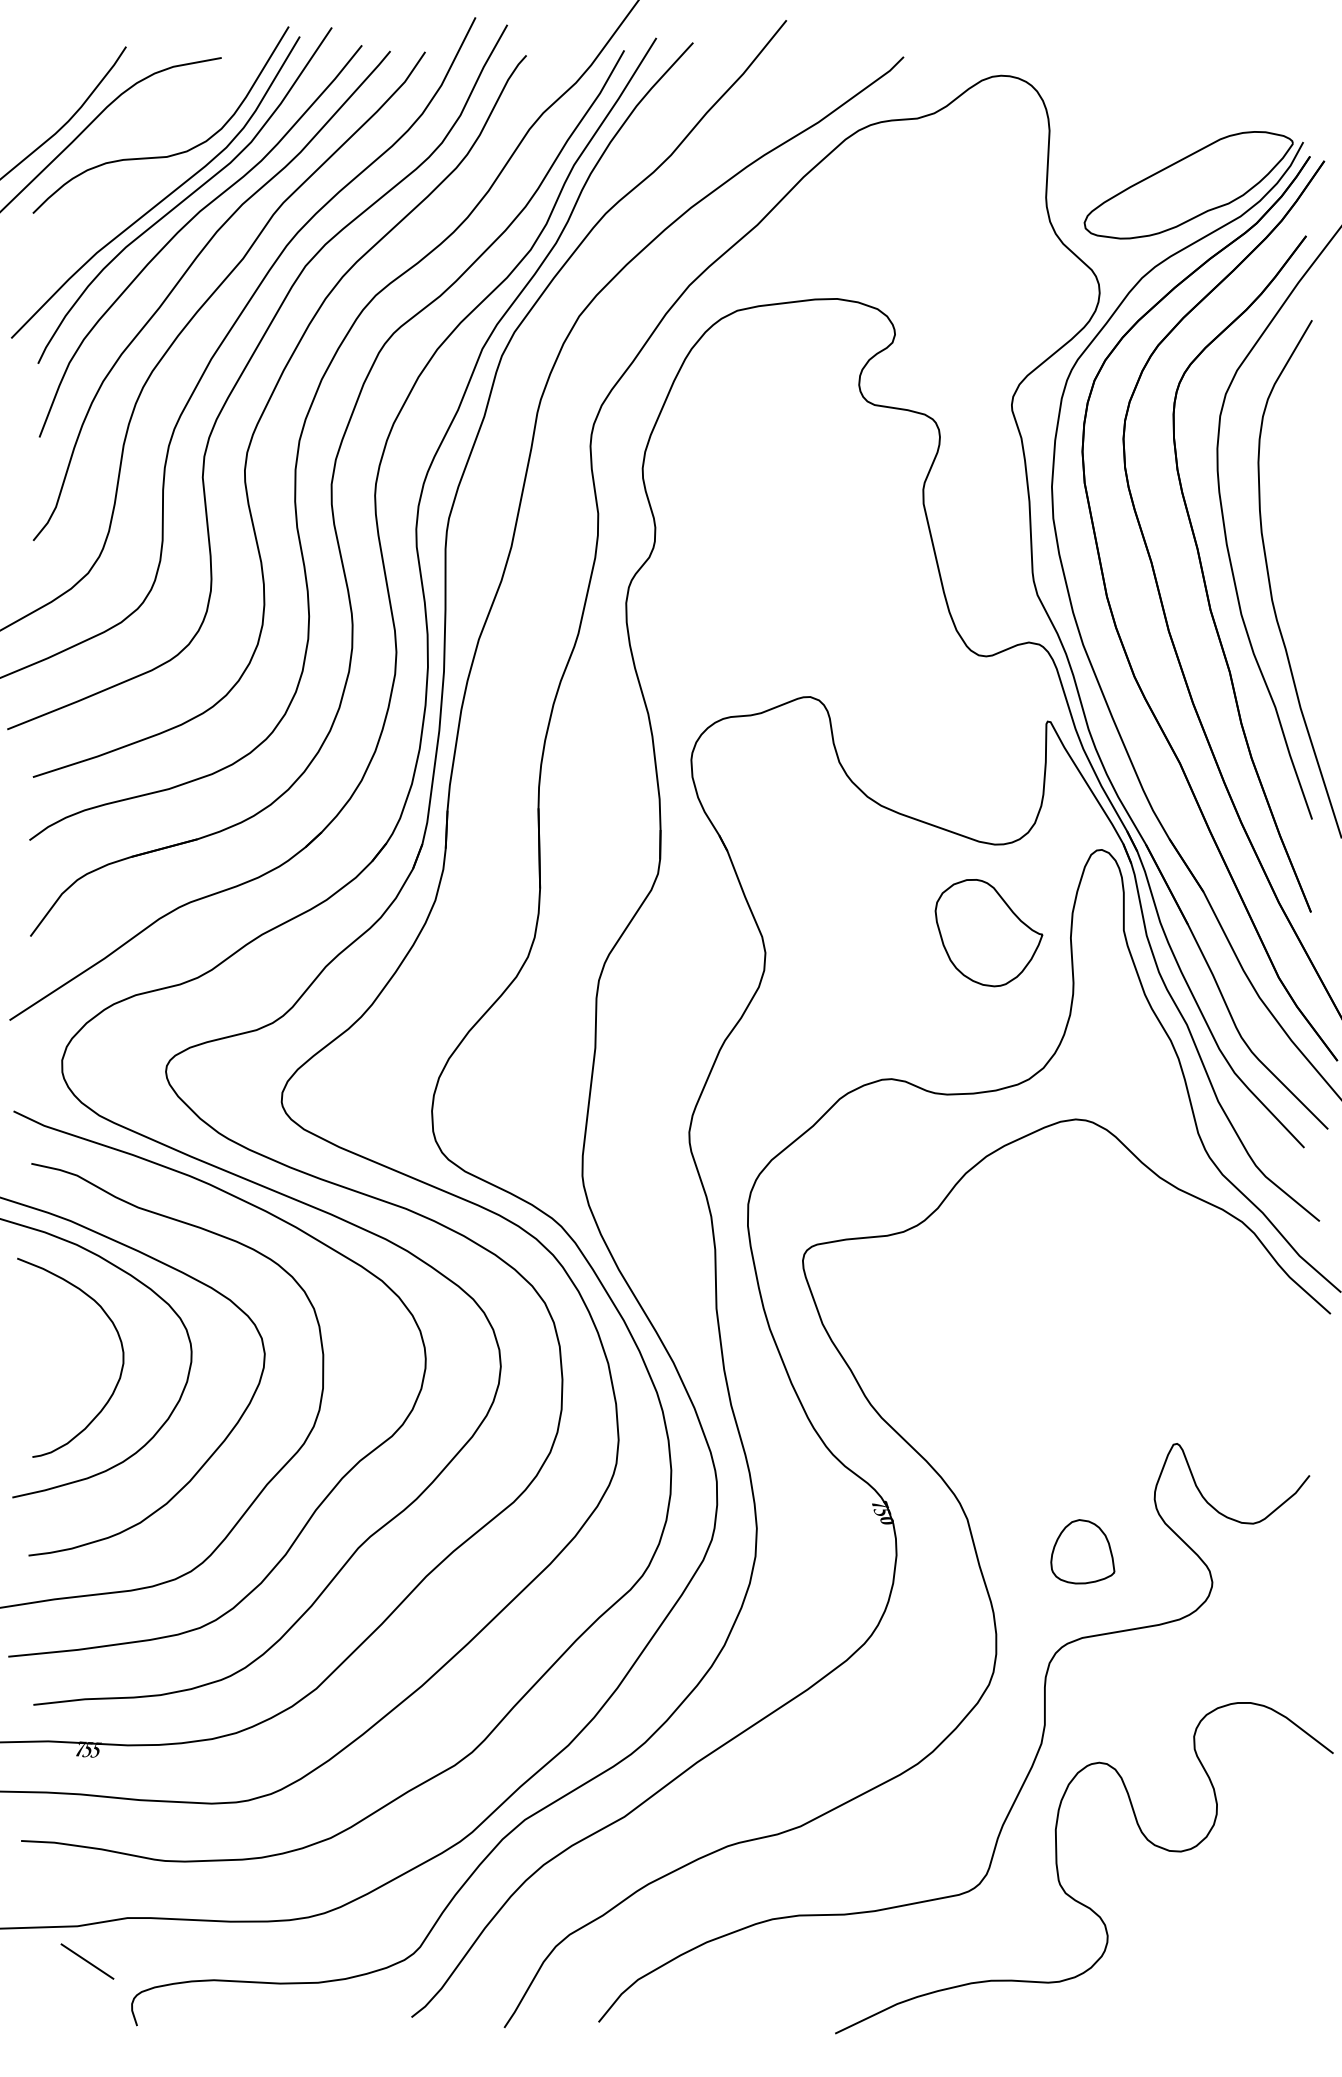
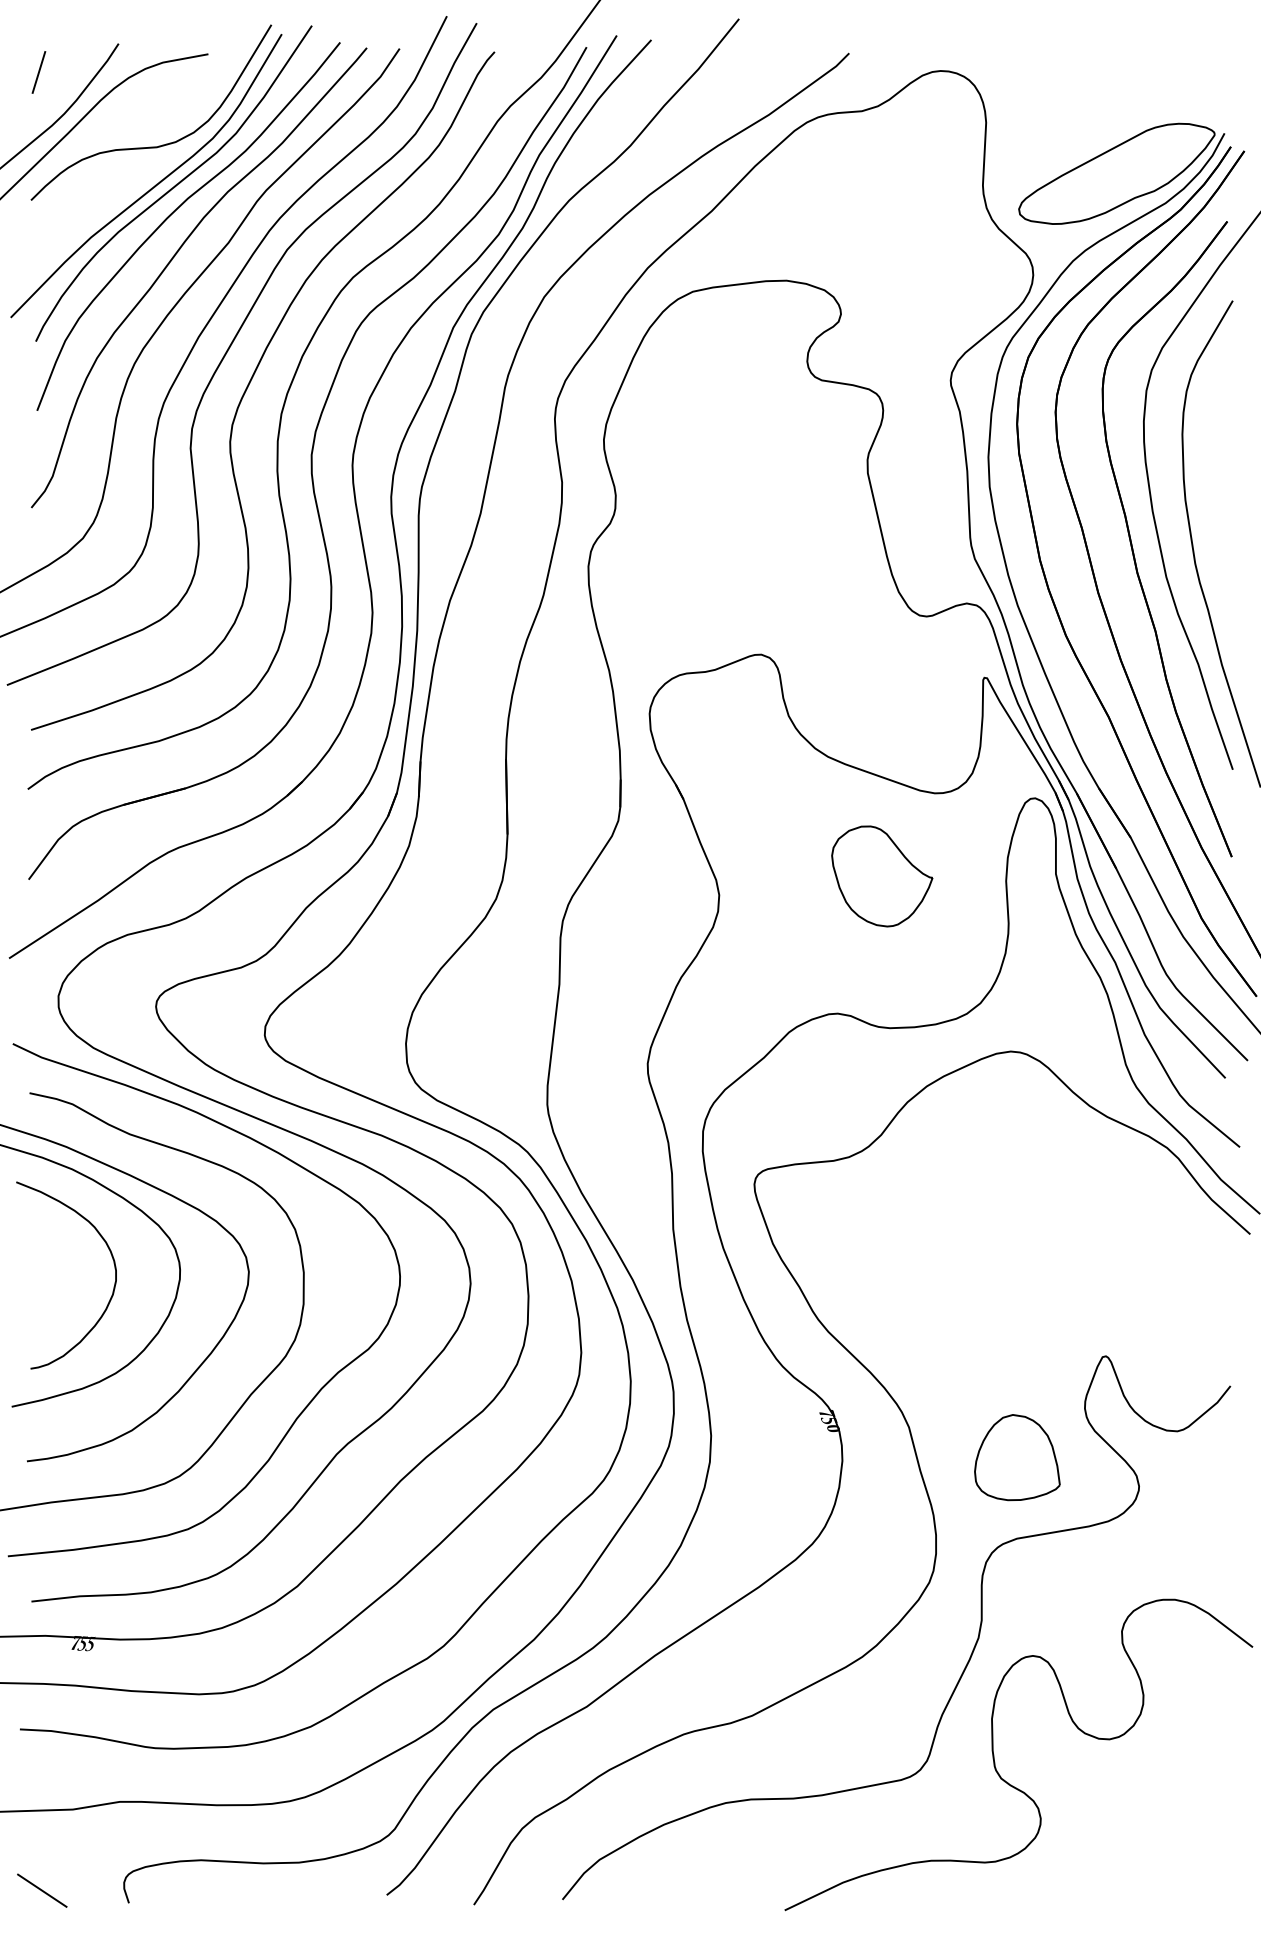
line: (40, 77) -> (38, 72), added
part: (989, 933) -> (882, 876), moved
part: (1082, 1551) -> (1017, 1457), size x1.43
line: (87, 1961) -> (42, 1890), moved

